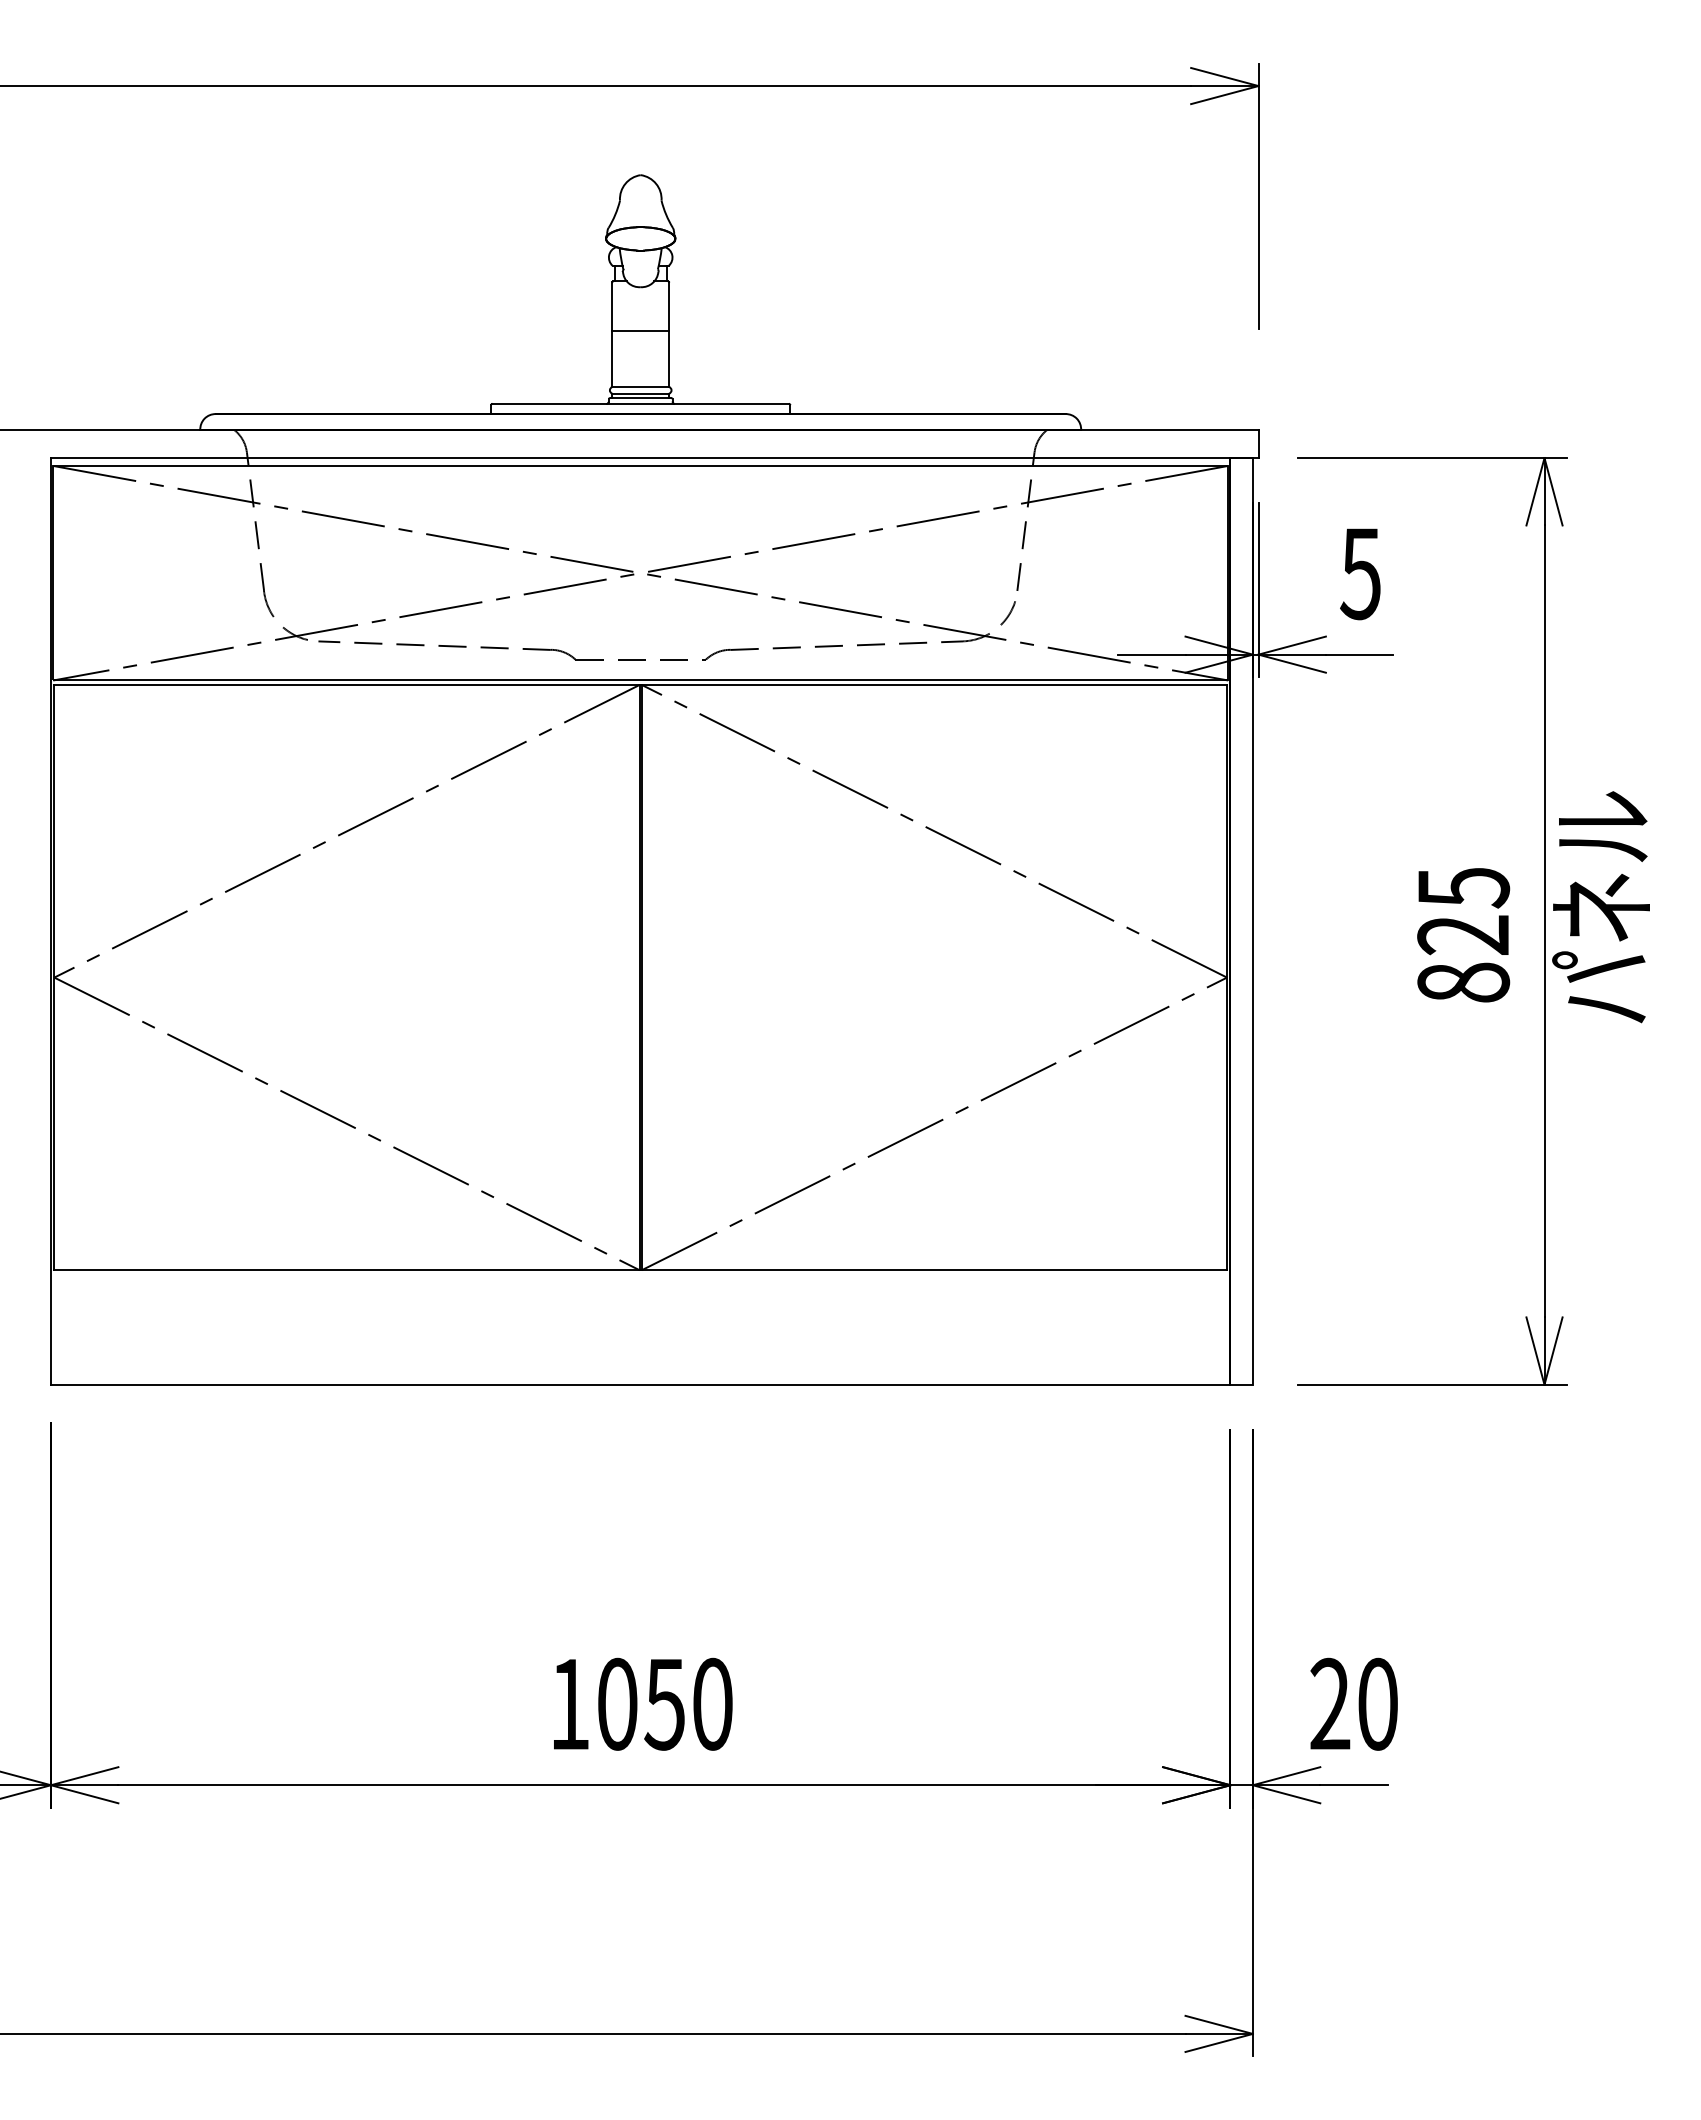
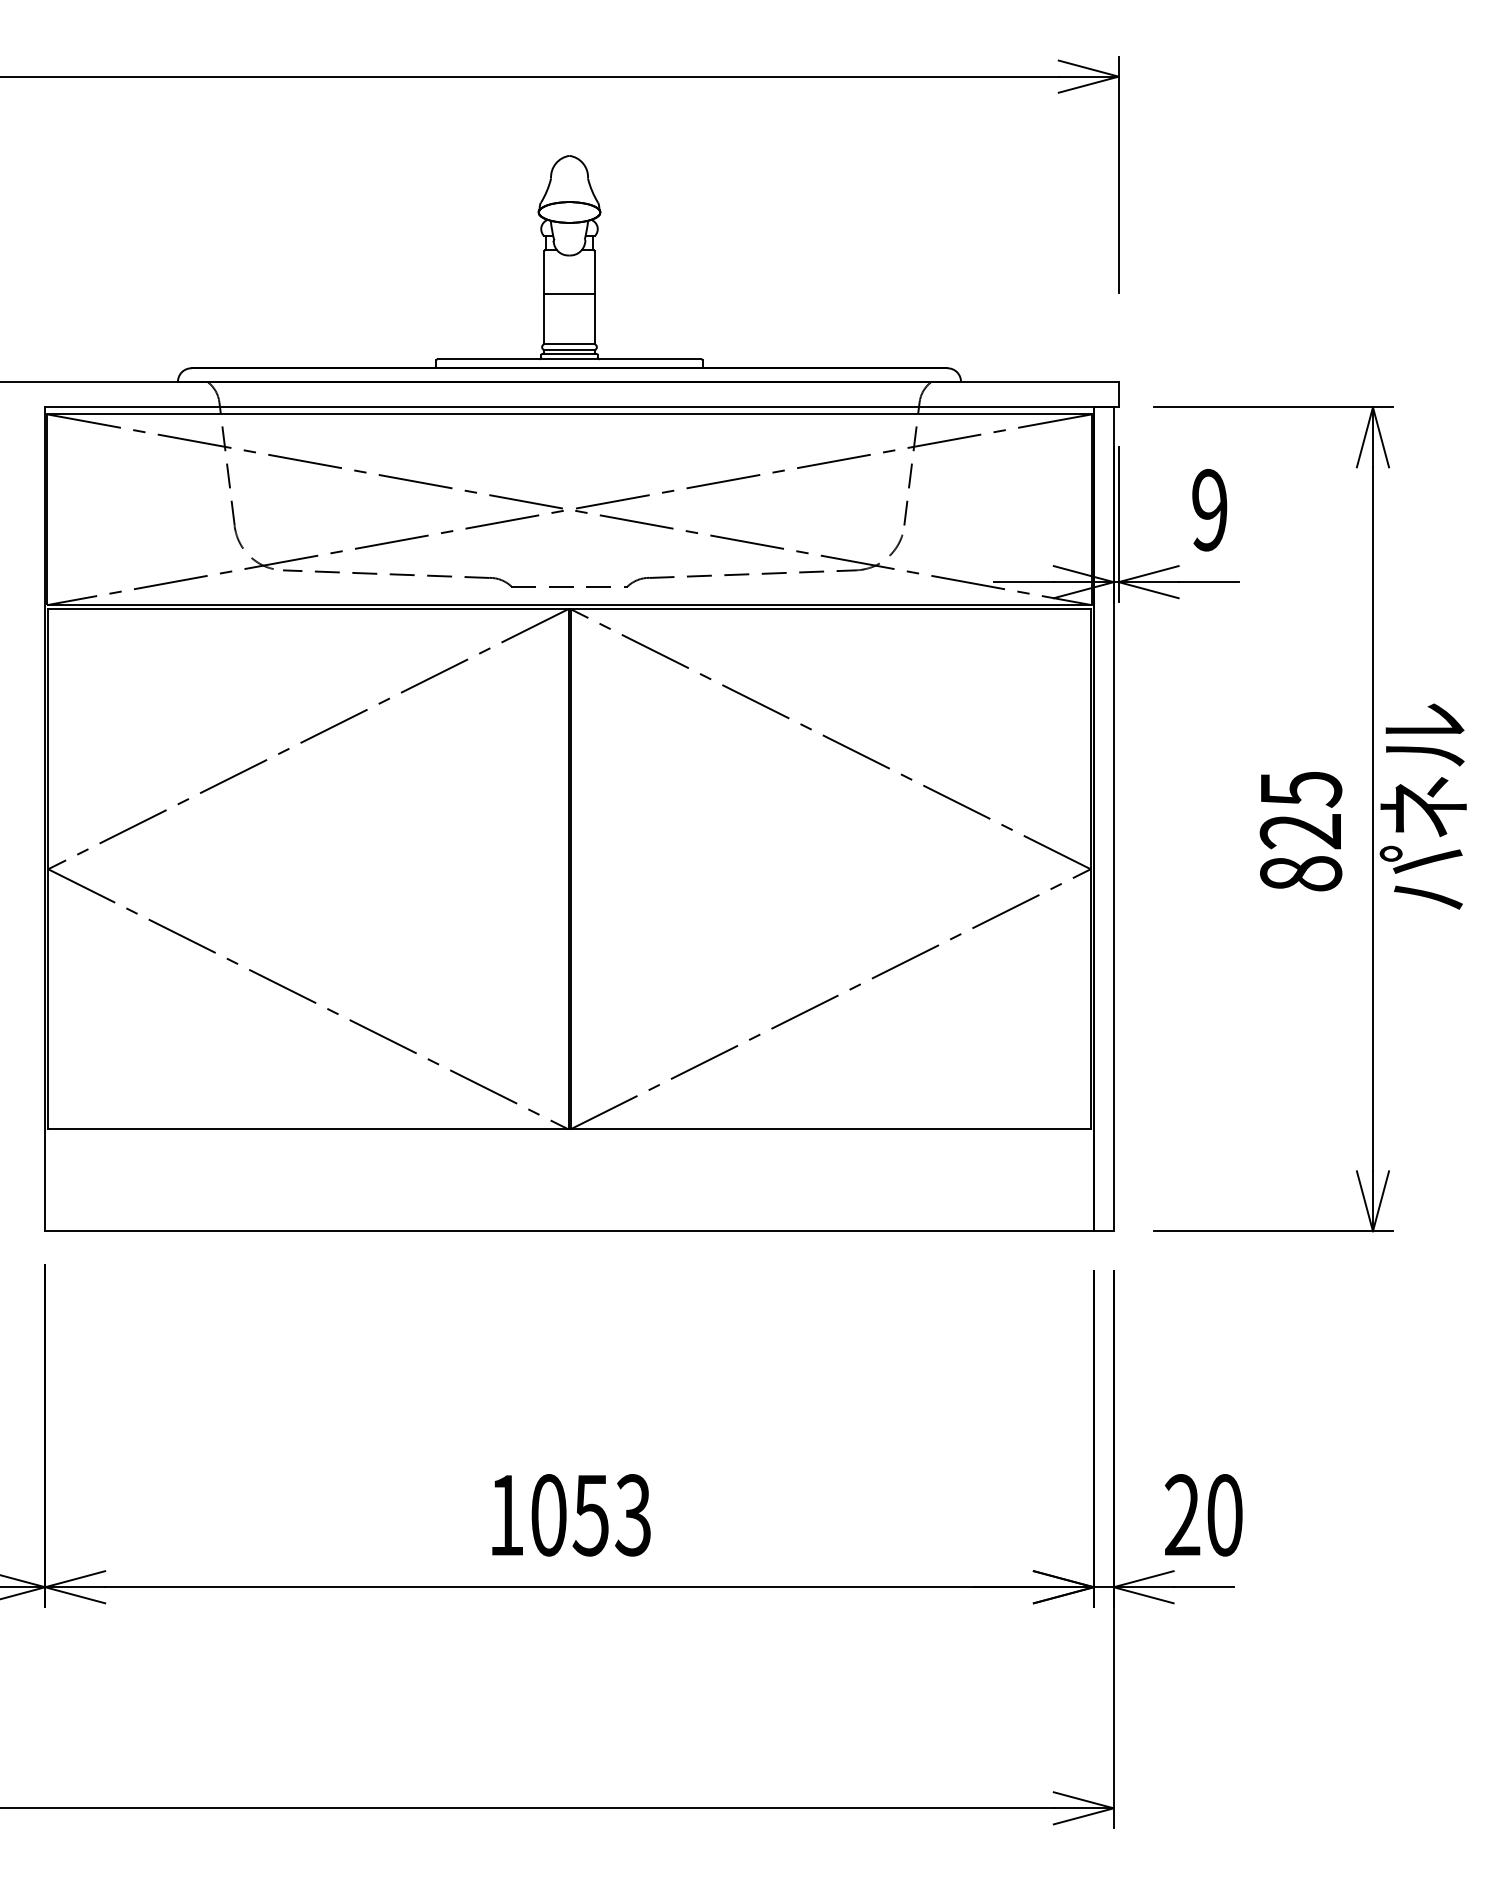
text: (1360, 573) -> (1209, 510), 5 -> 9
text: (711, 1703) -> (632, 1514), 1050 -> 1053

